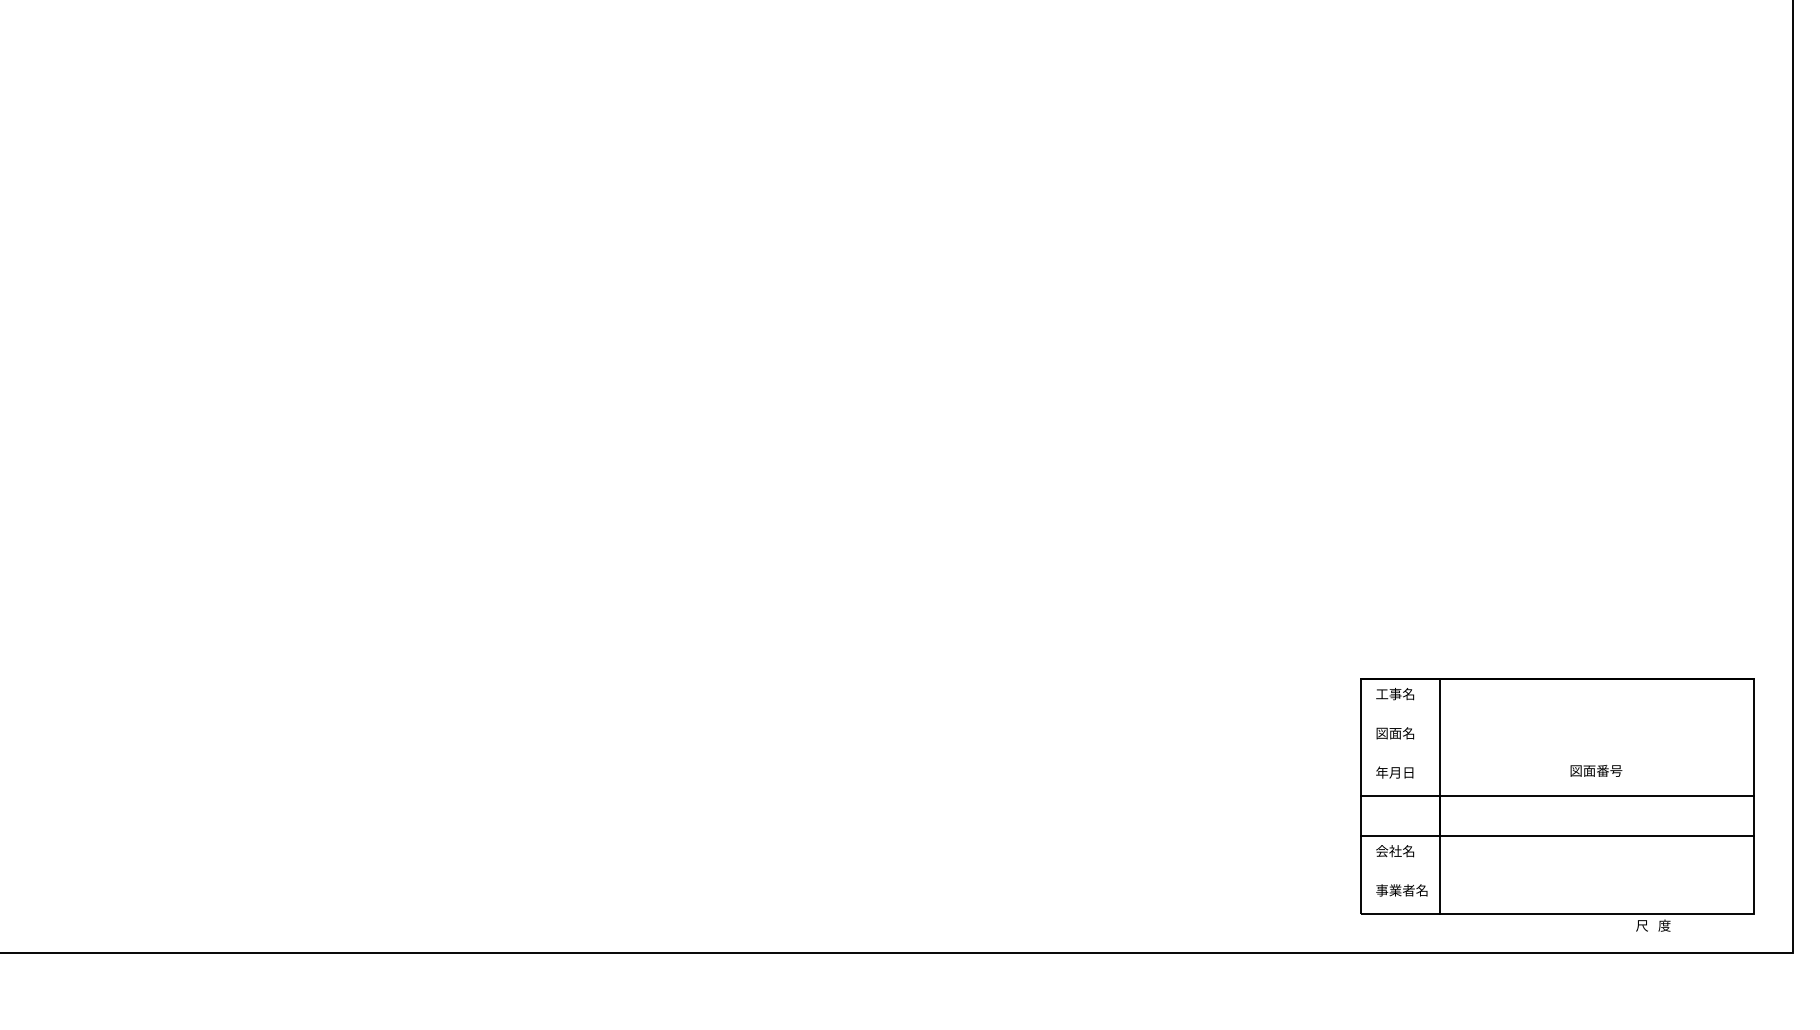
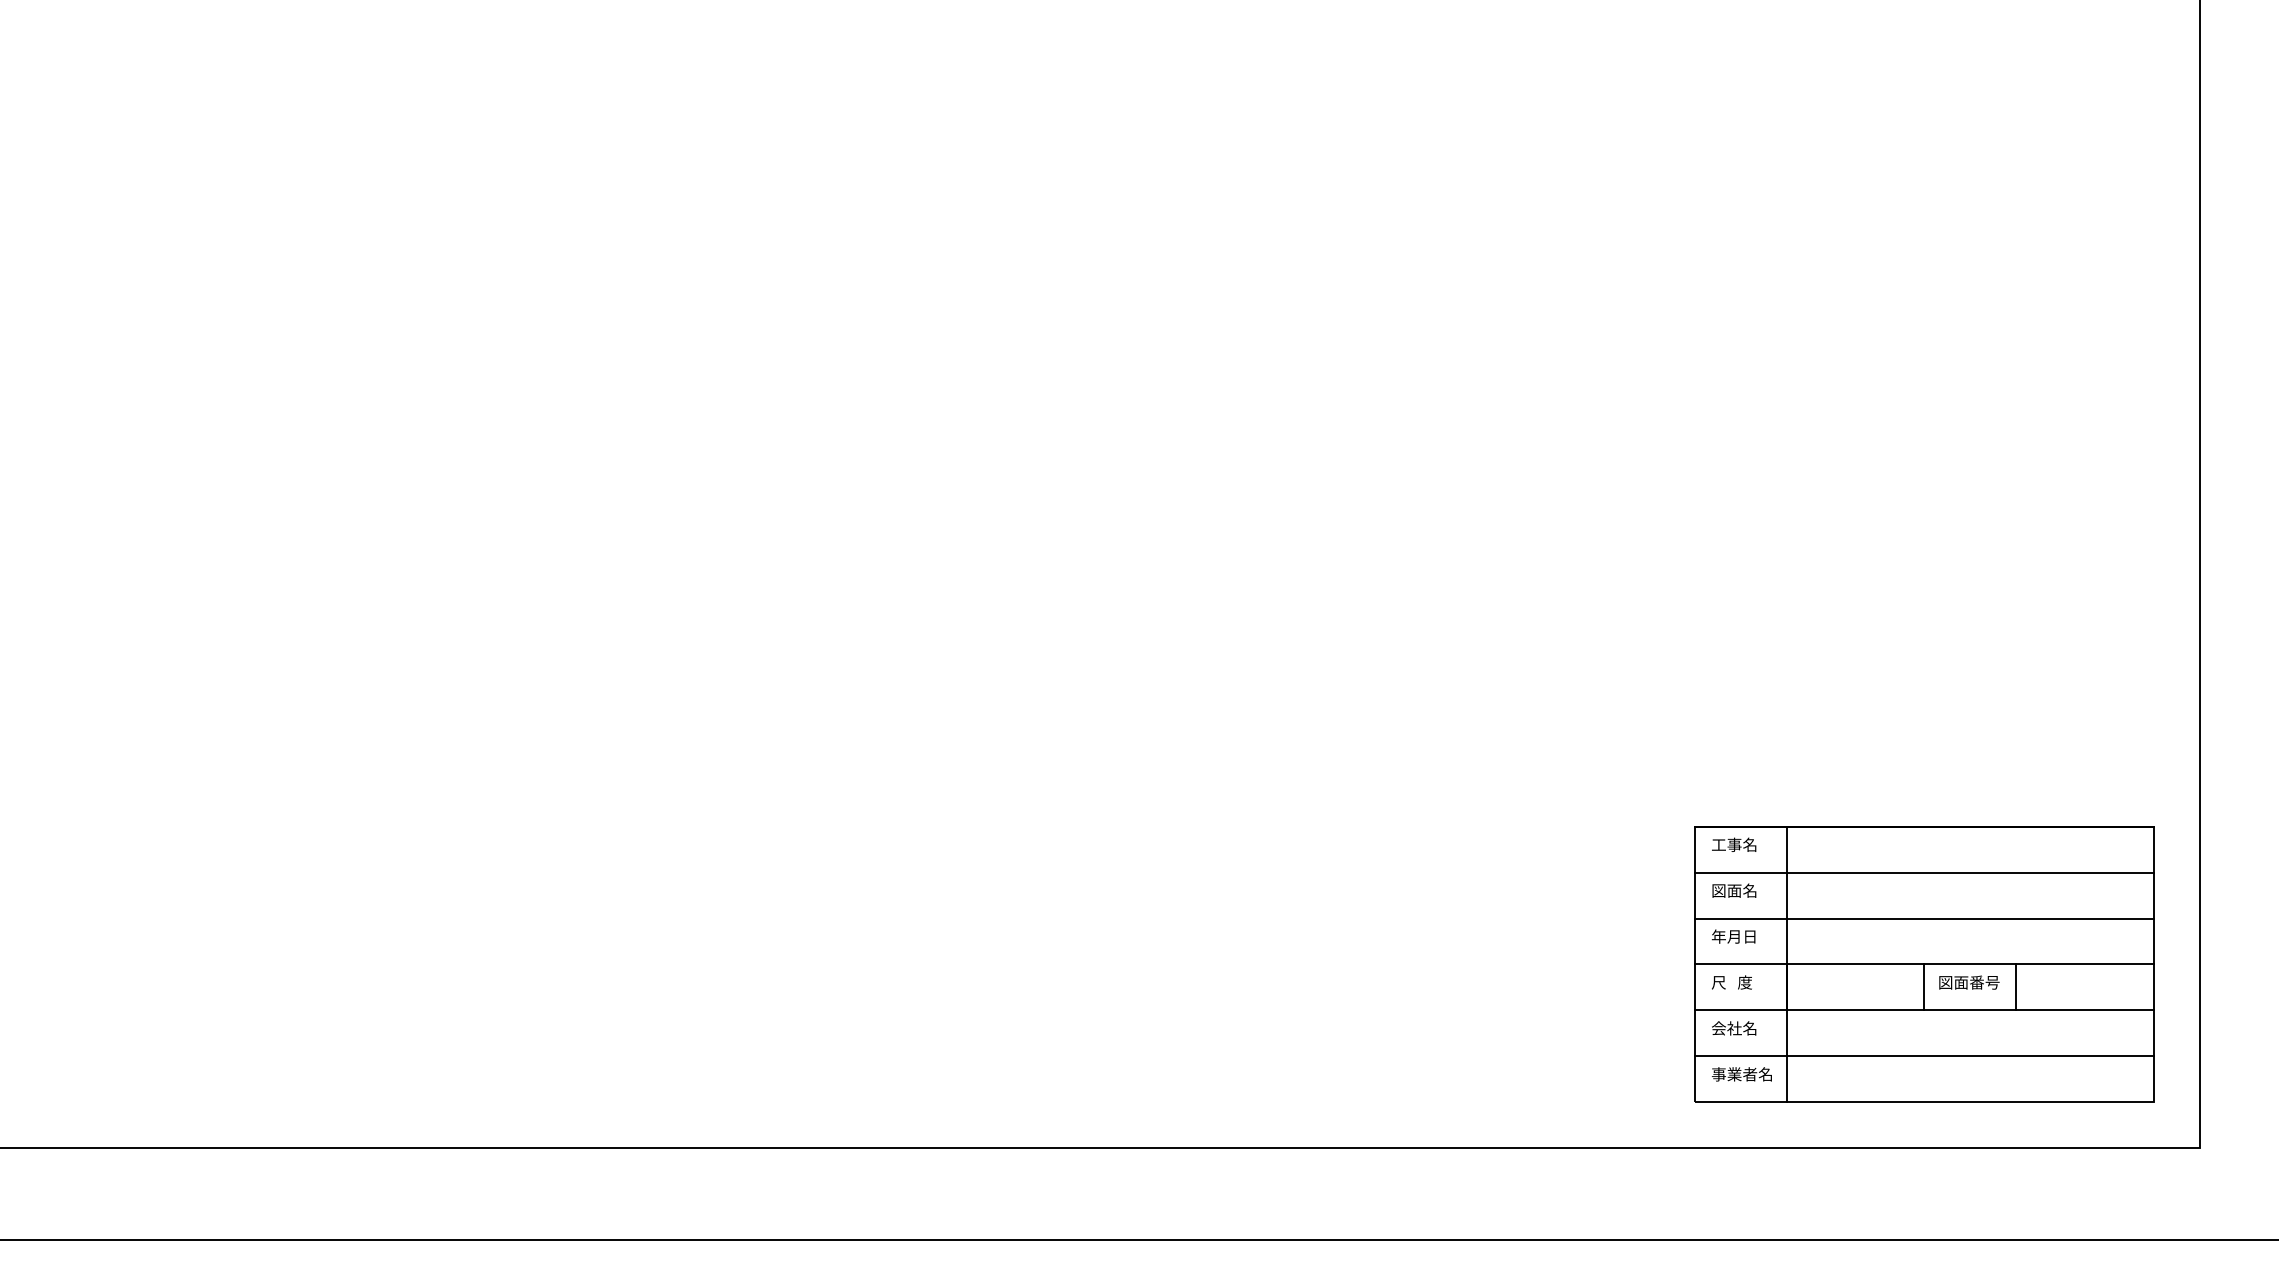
line: (1557, 717) -> (1923, 872), added
line: (1557, 757) -> (1923, 918), added
text: (1596, 770) -> (1969, 982), moved
line: (1558, 816) -> (1924, 987), added
line: (1636, 816) -> (2016, 987), added
line: (1557, 875) -> (1923, 1056), added
text: (1652, 925) -> (1731, 982), moved

